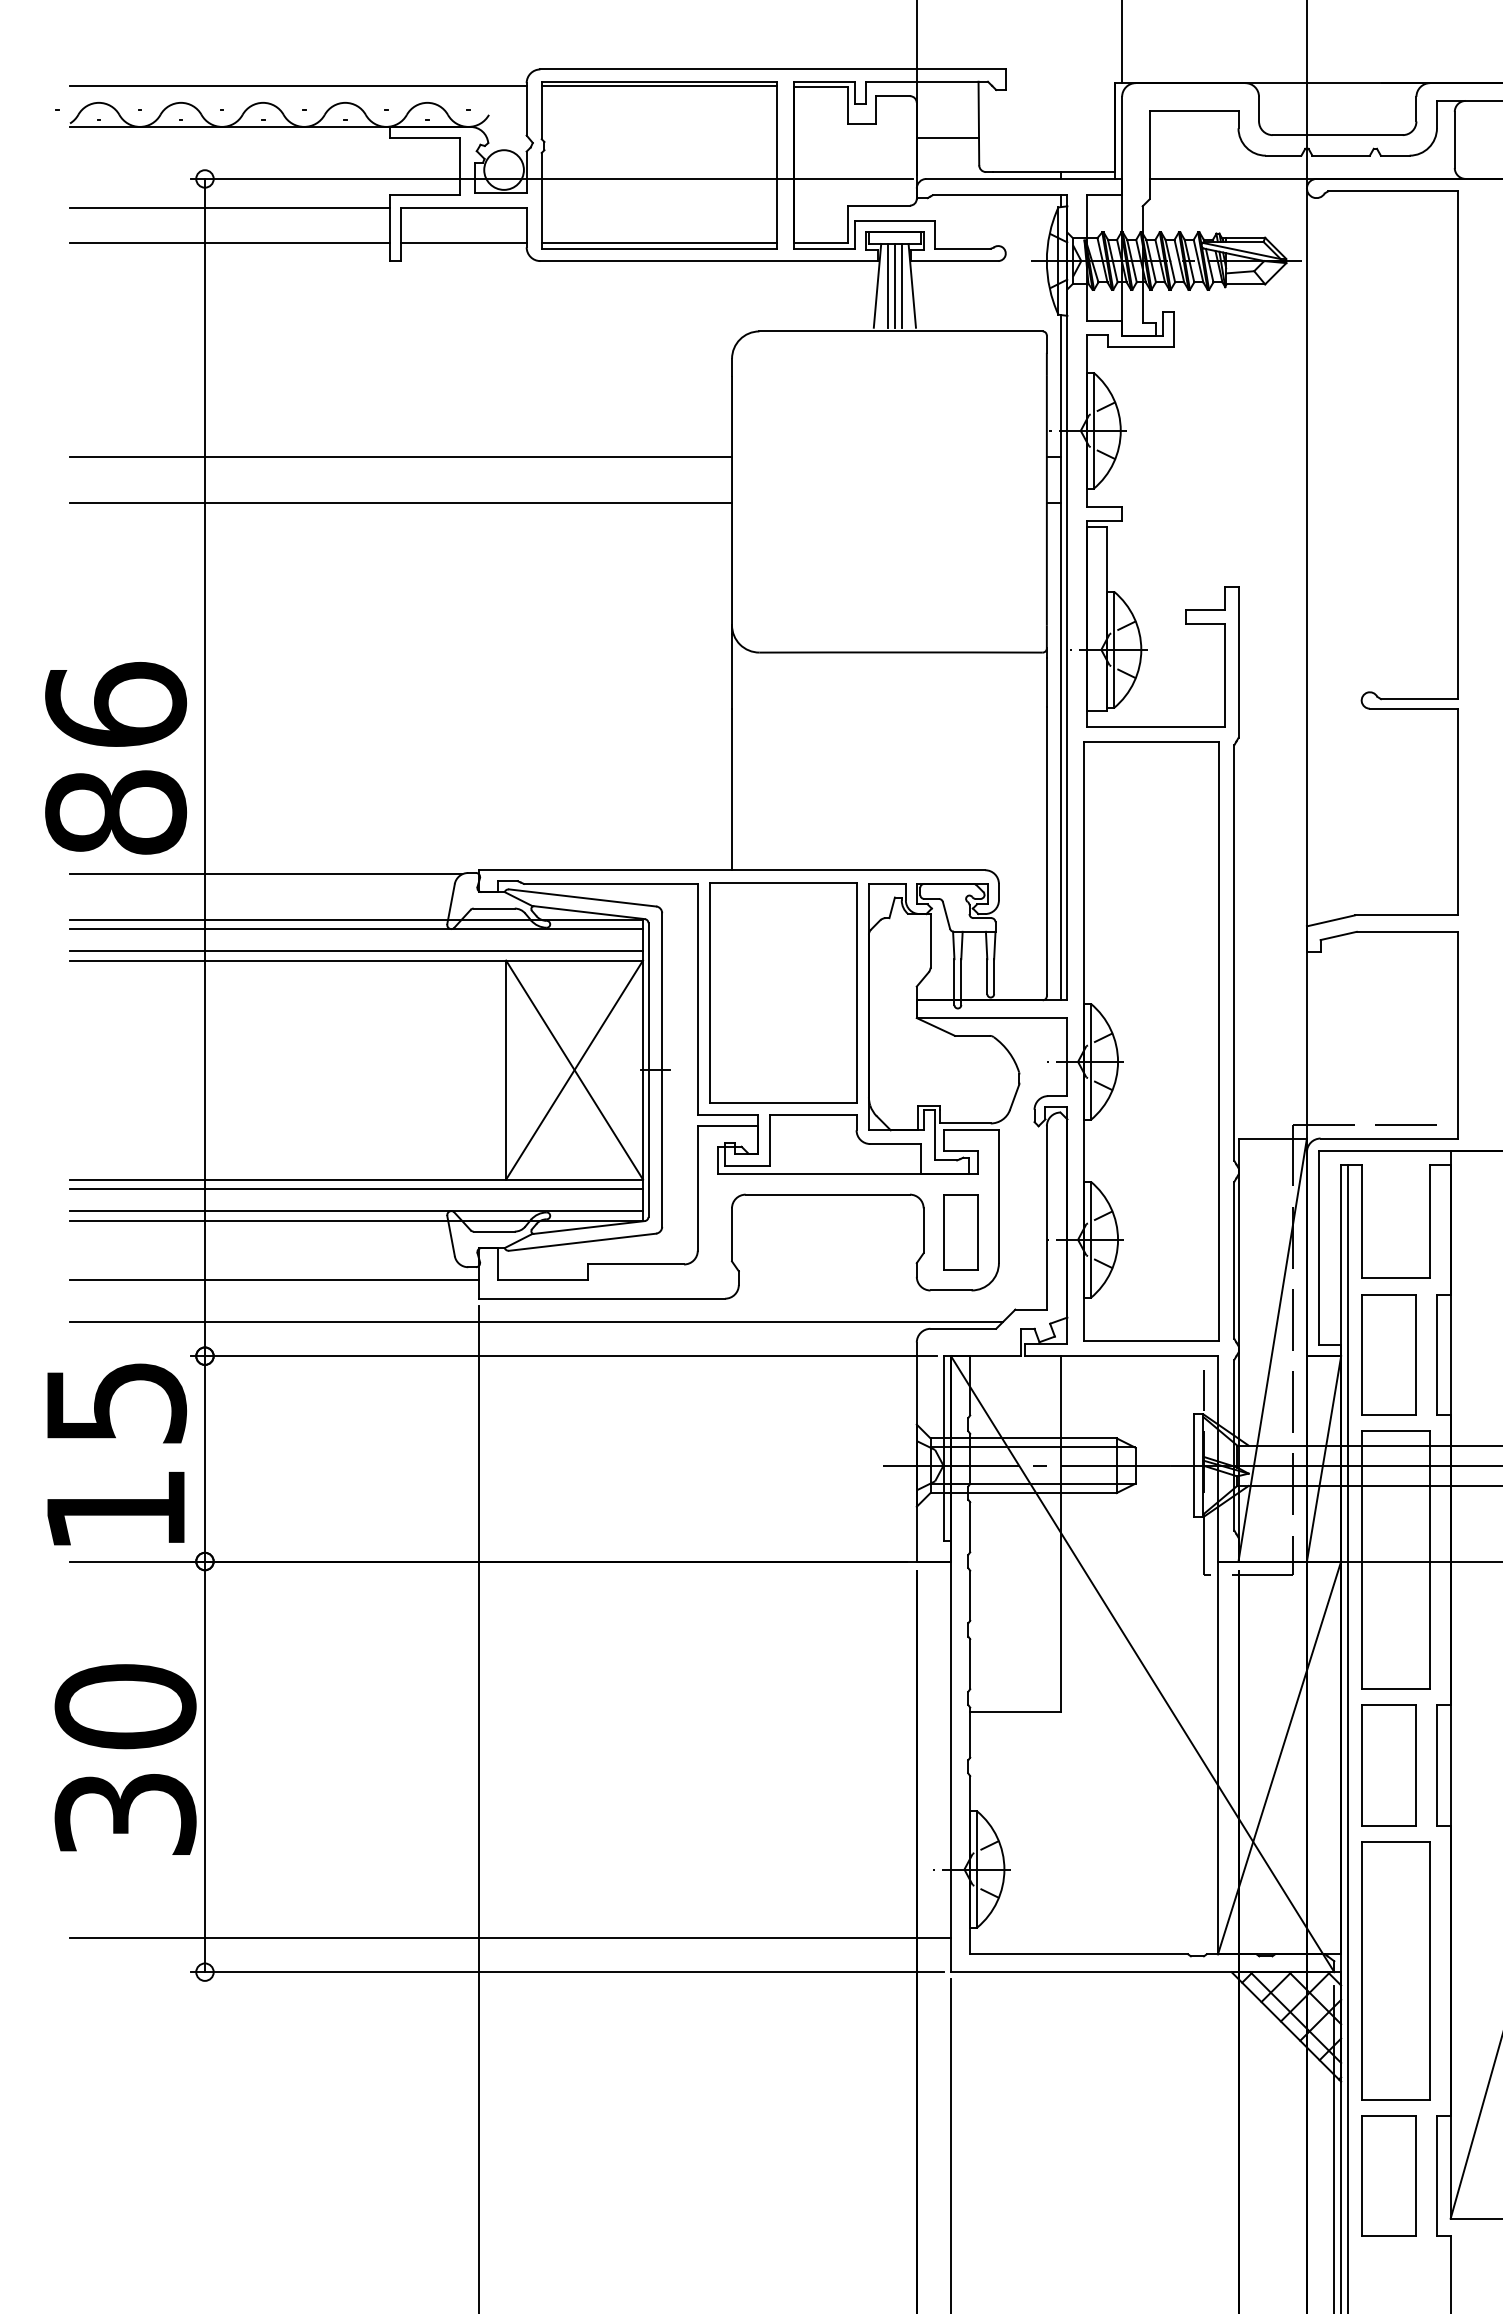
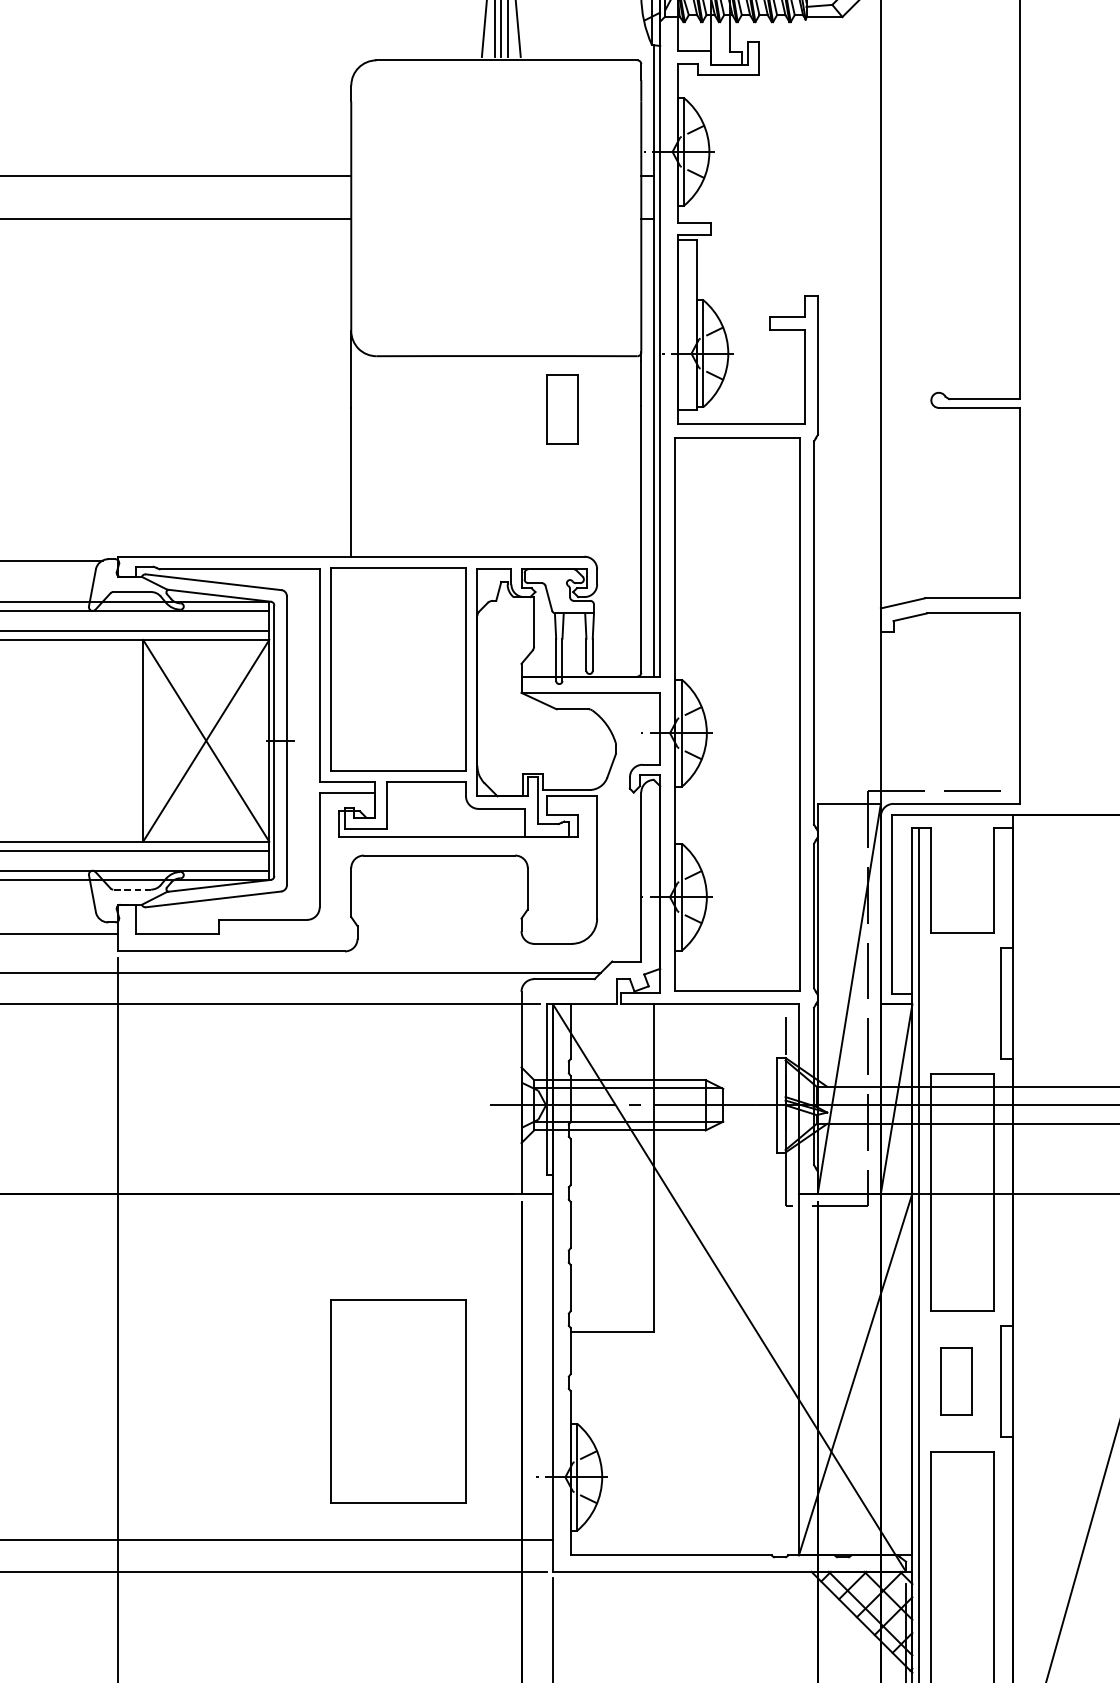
line: (494, 1231) -> (132, 889), solid -> dashed
part: (960, 1232) -> (561, 409), moved
part: (1388, 1354) -> (956, 1002), removed
part: (1388, 1765) -> (956, 1381), size x0.6
part: (783, 1787) -> (398, 1401), added

